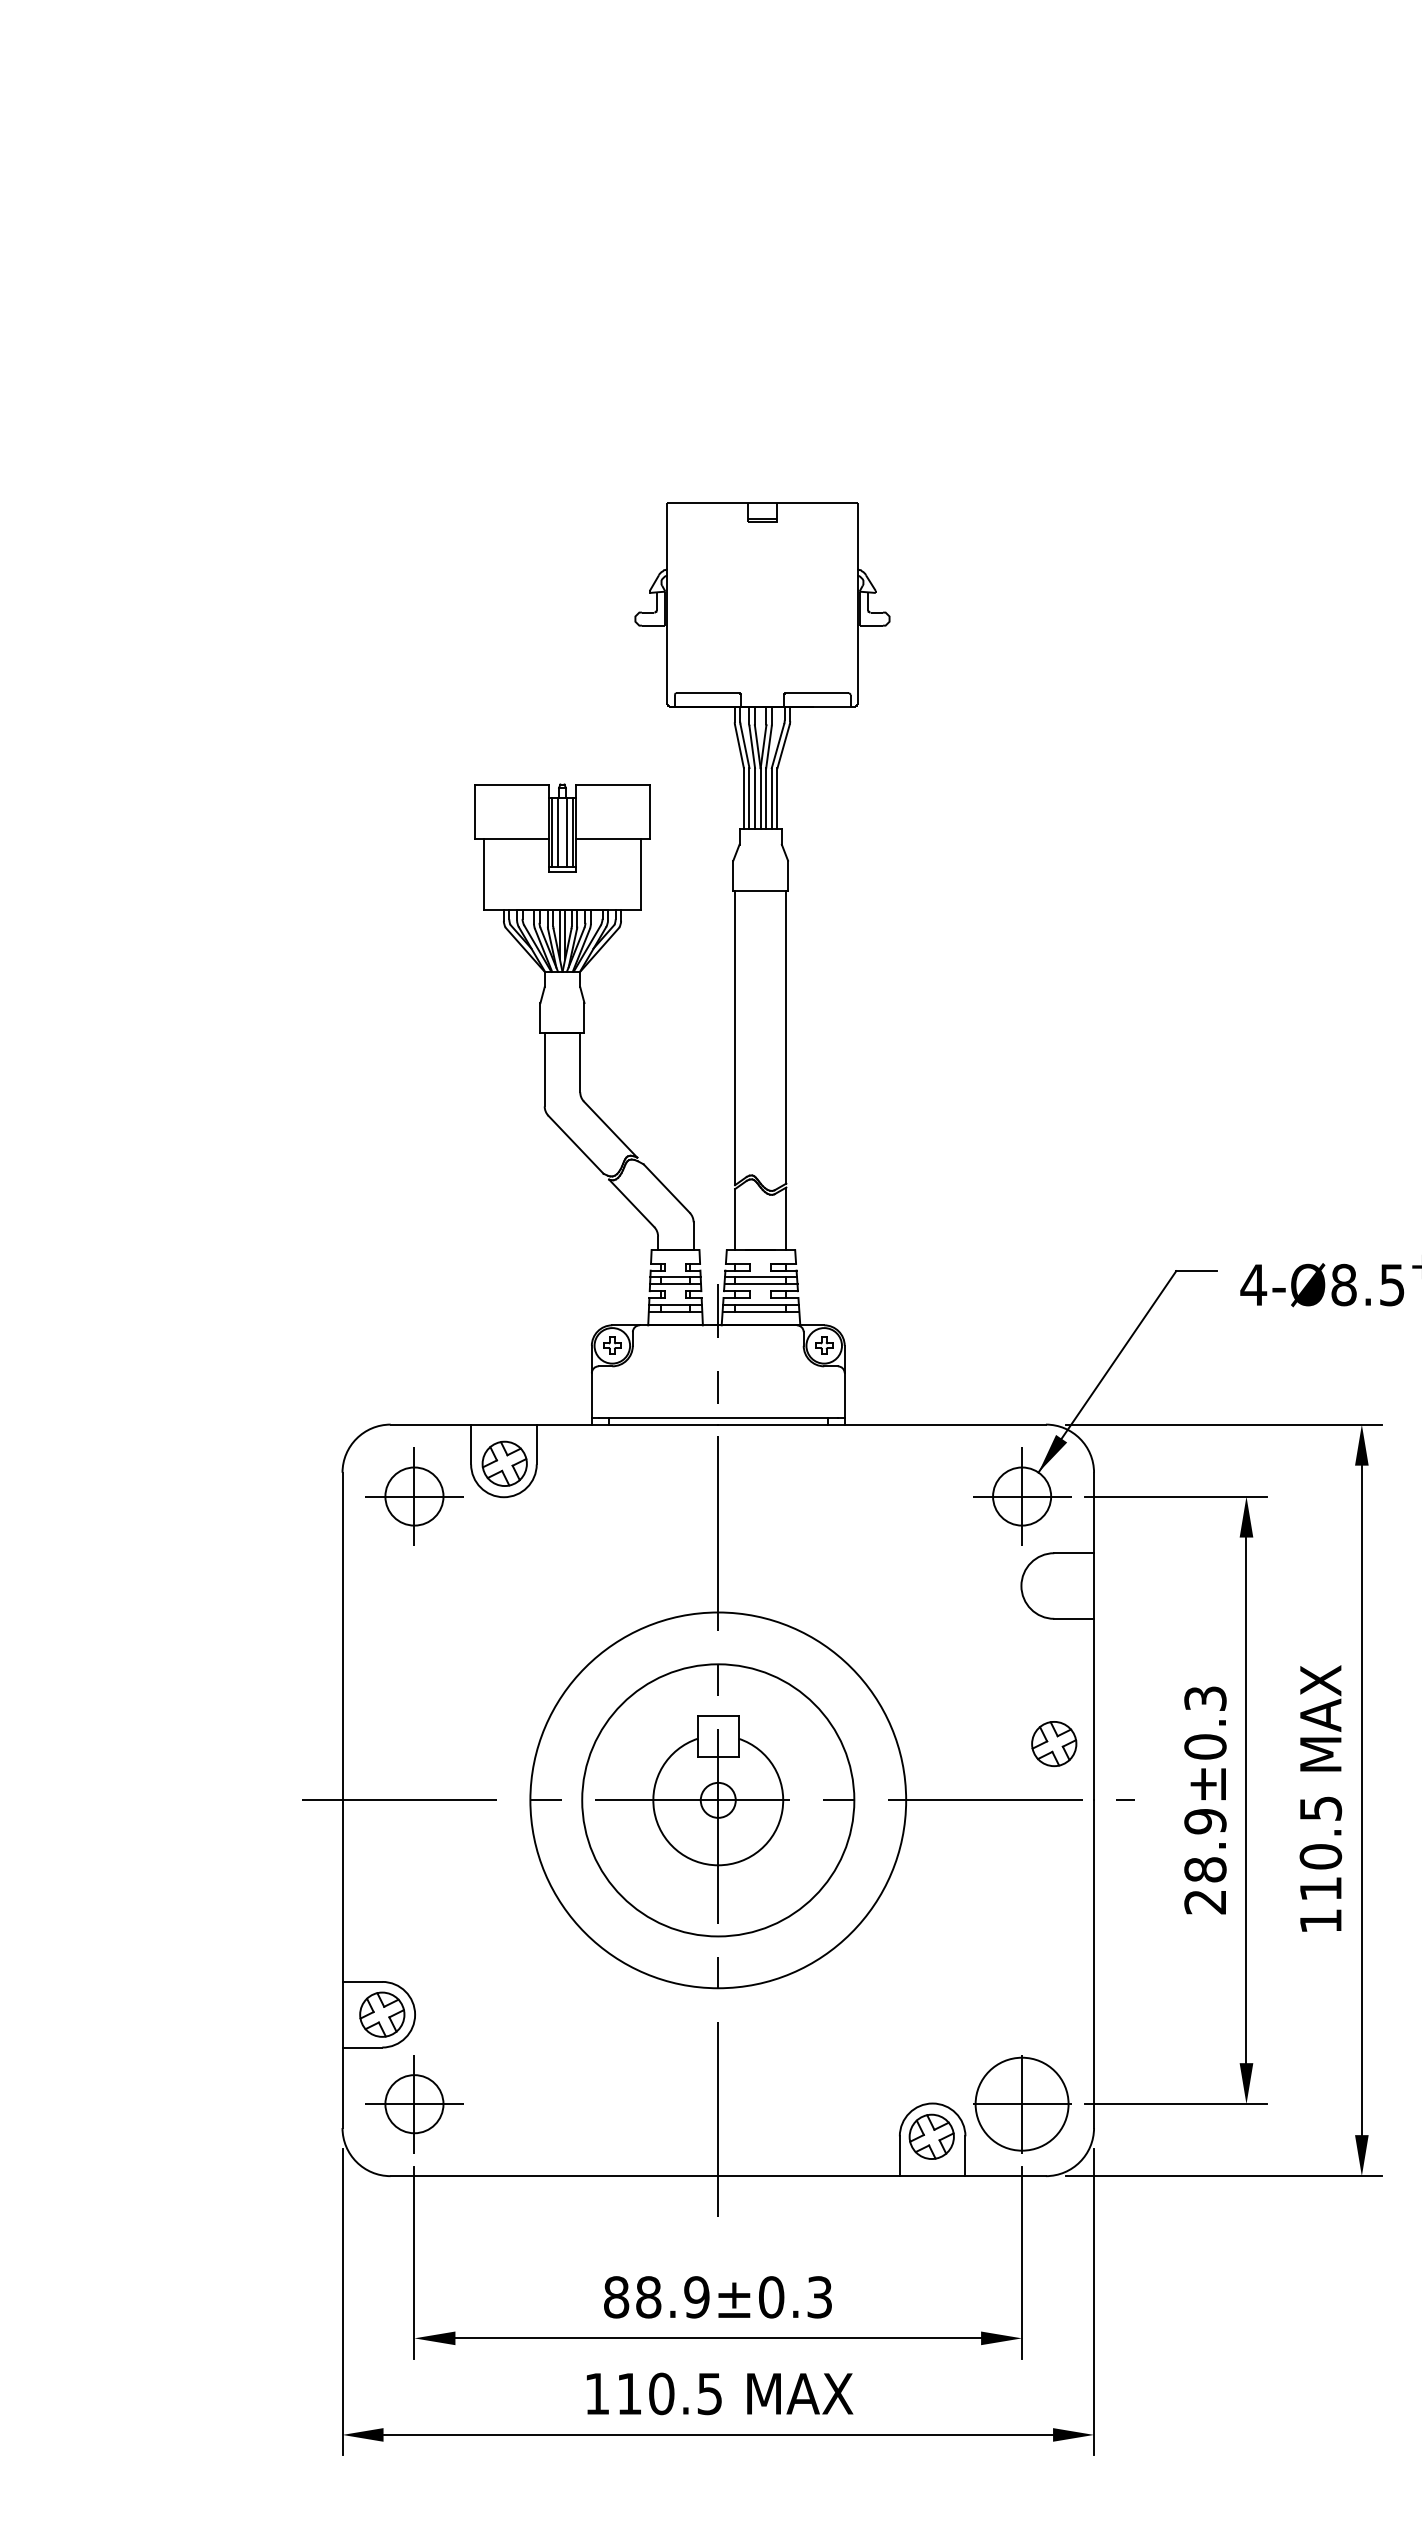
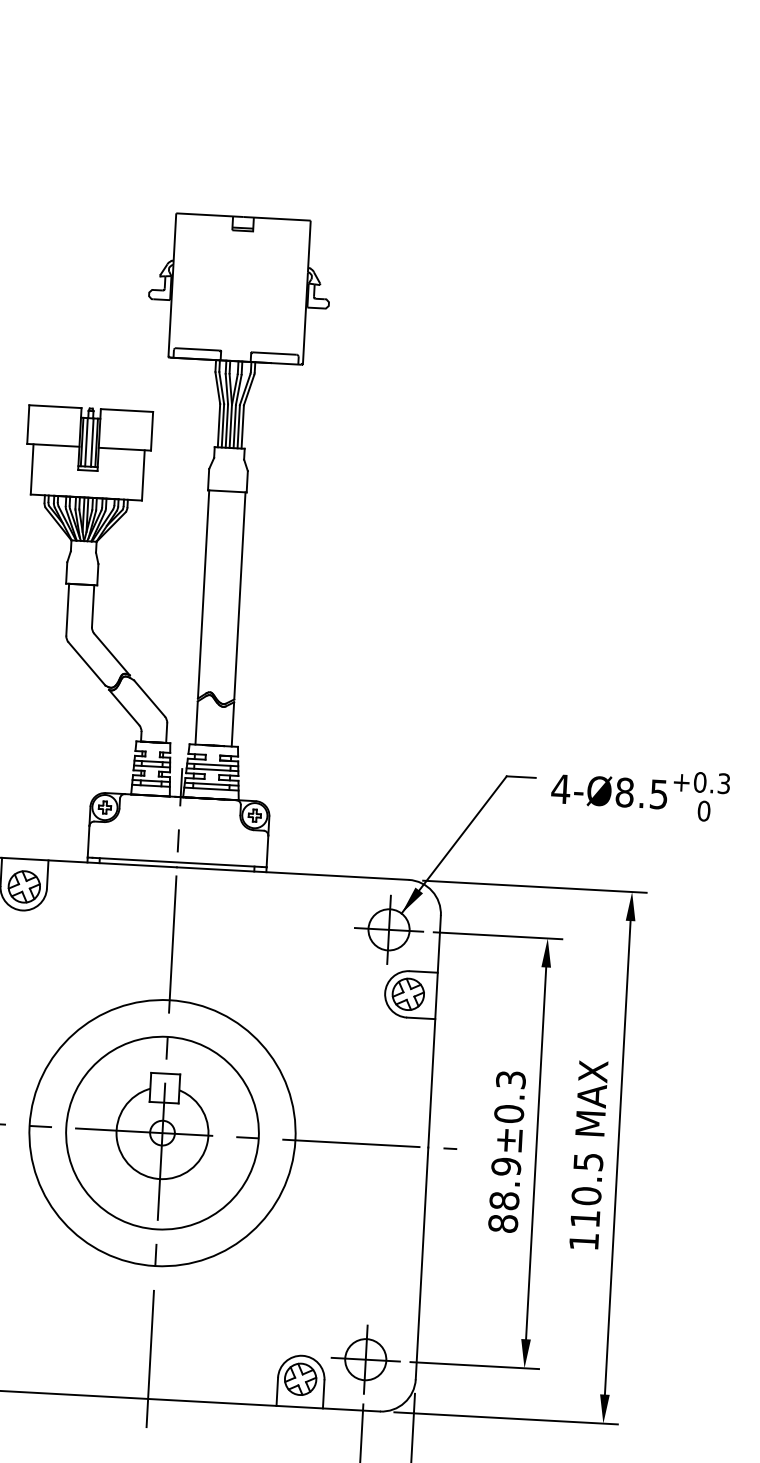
part: (1054, 1744) -> (408, 994), moved
text: (1205, 1901) -> (503, 1223), 28.9±0.3 -> 88.9±0.3
circle: (1022, 2104) -> (366, 1359), size x0.62

